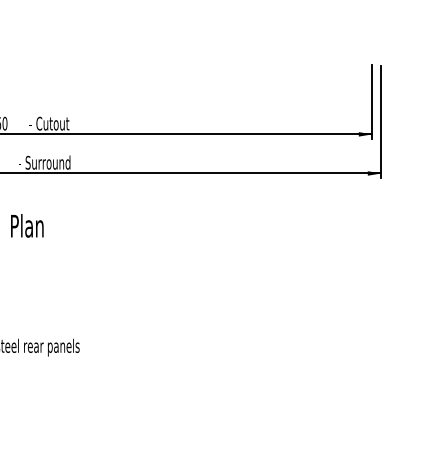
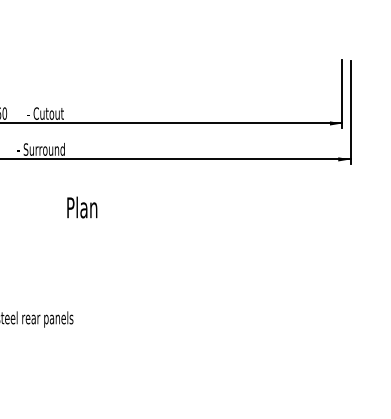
text: (27, 225) -> (82, 207), moved

